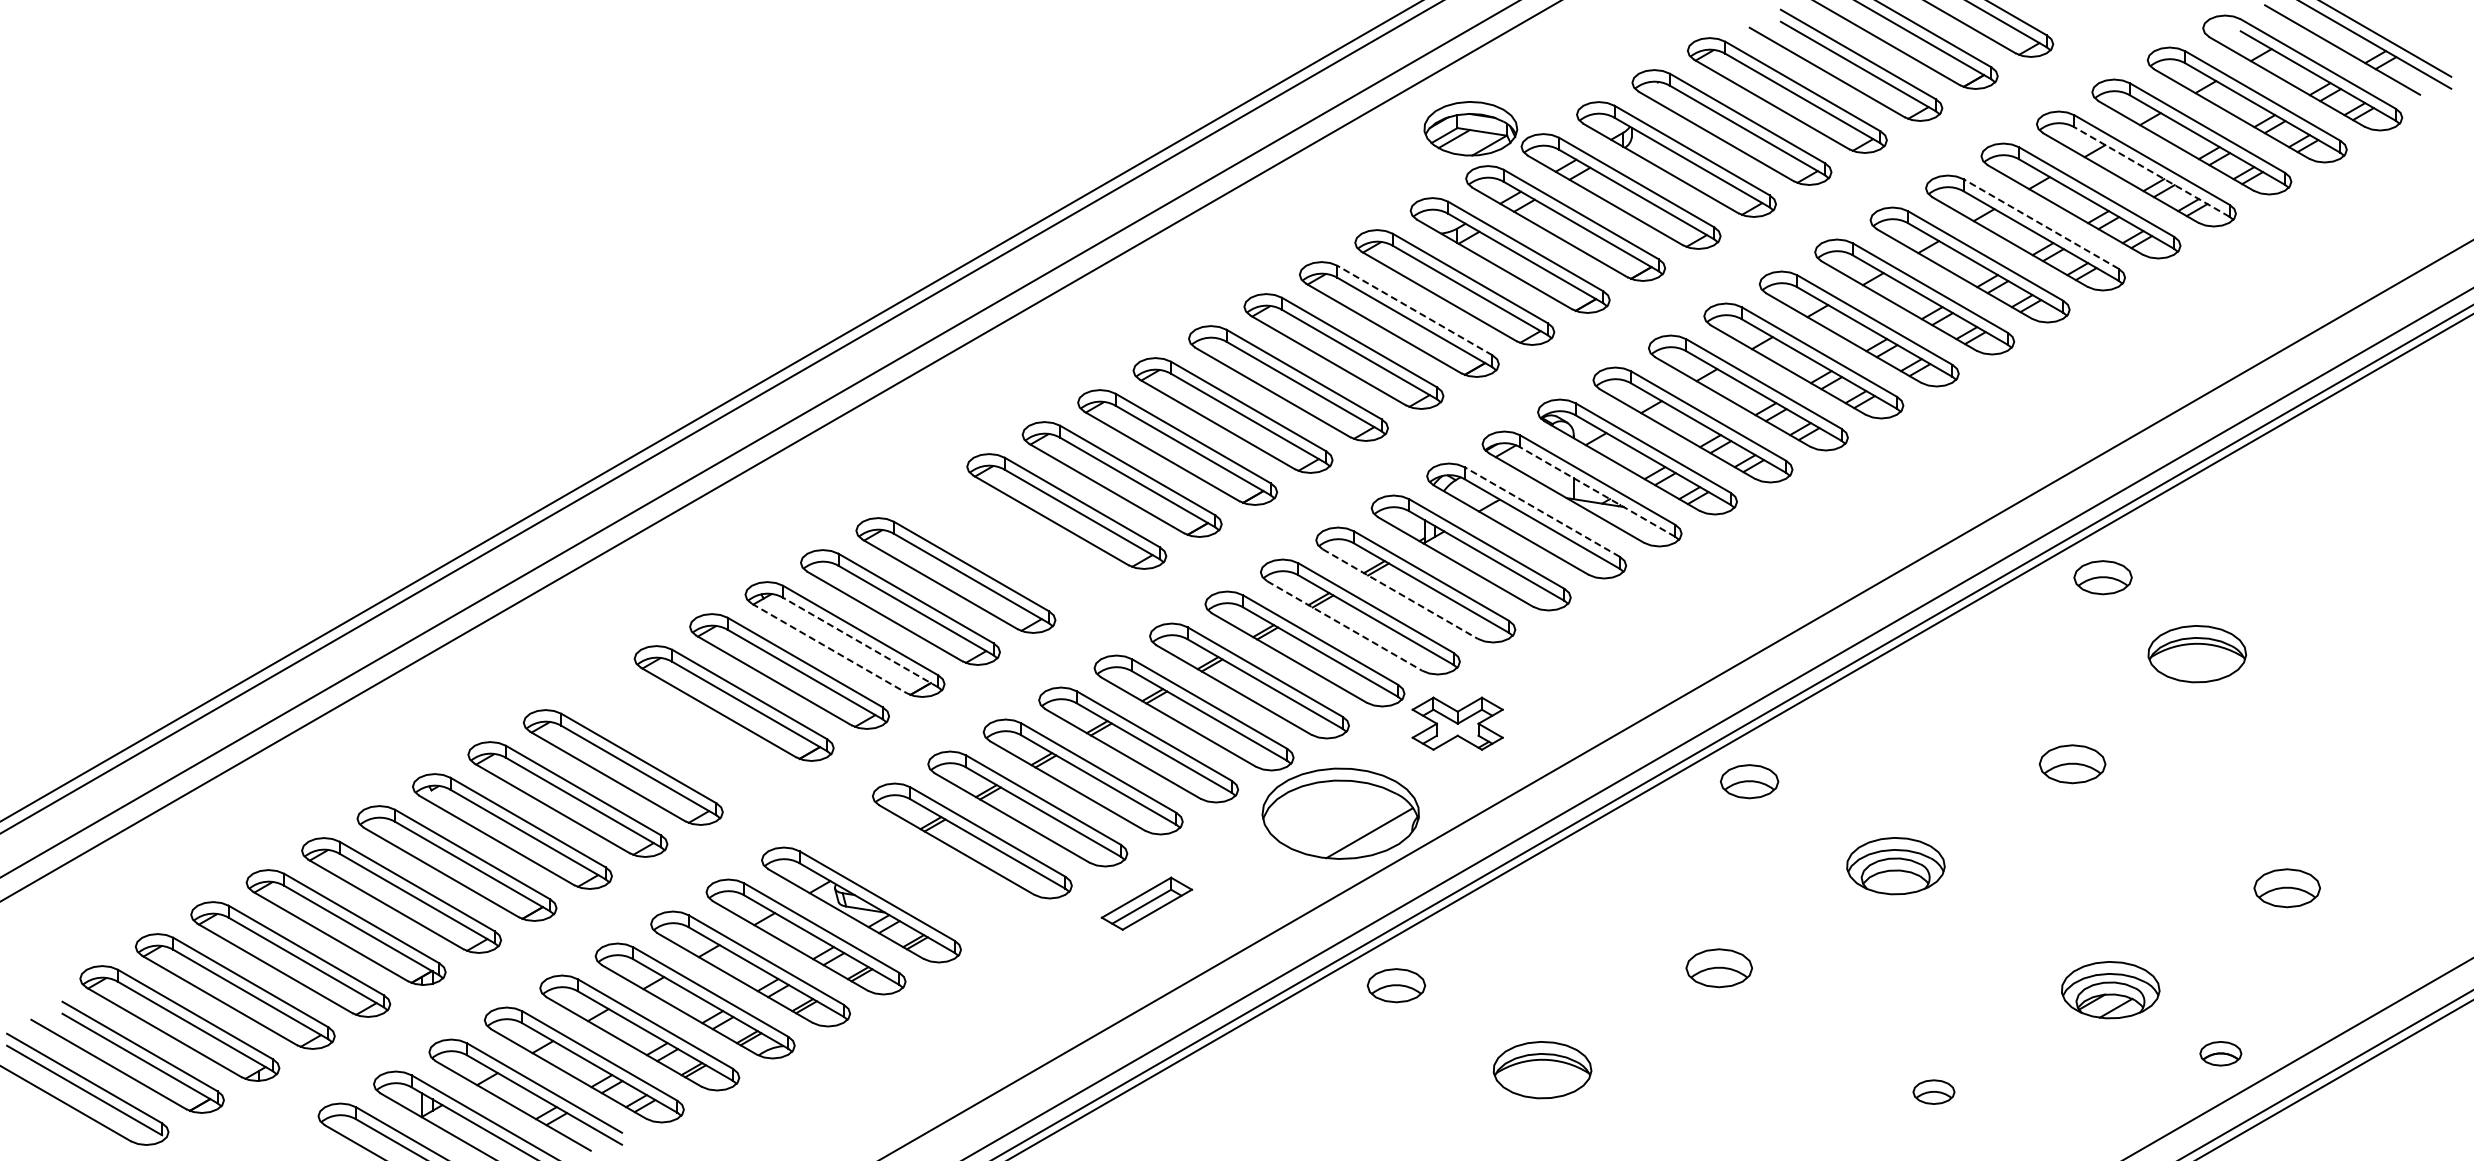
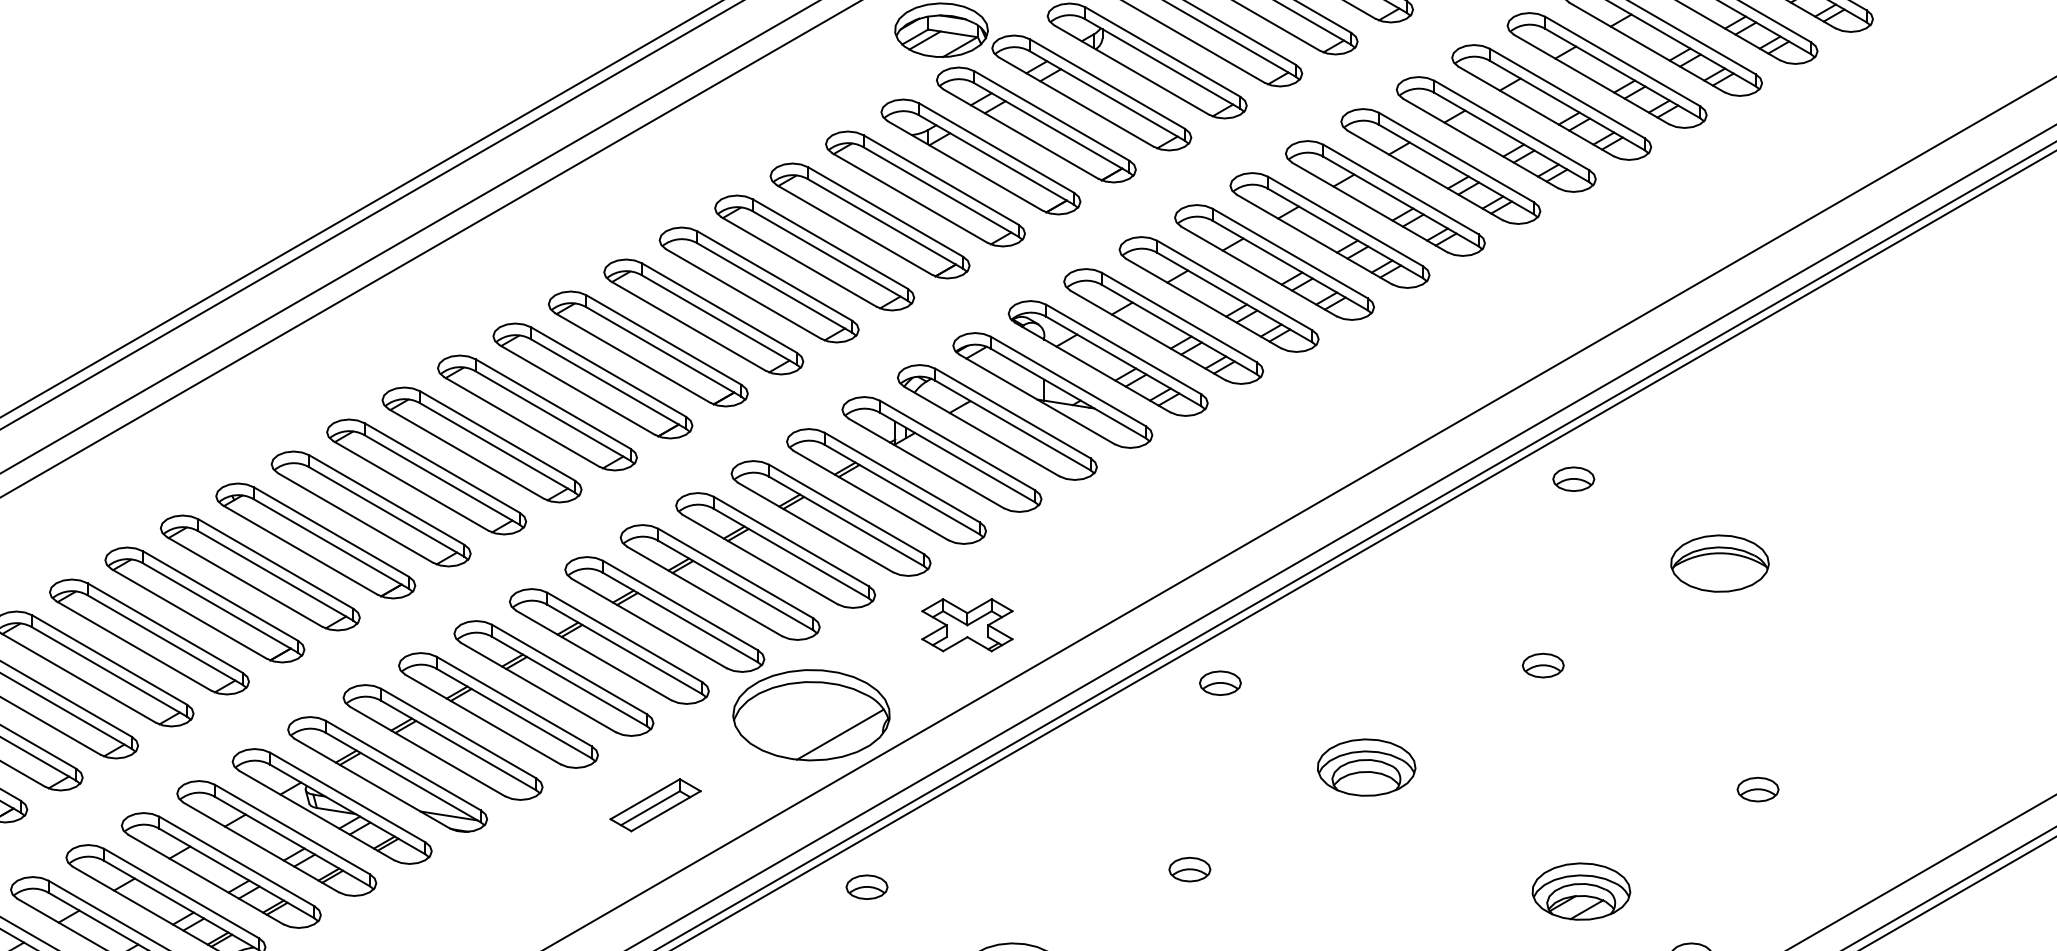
line: (2152, 172) -> (1623, 73), dashed -> solid
line: (2041, 224) -> (1512, 125), dashed -> solid
line: (1414, 310) -> (885, 211), dashed -> solid
line: (1597, 492) -> (1068, 393), dashed -> solid
line: (1542, 512) -> (1013, 413), dashed -> solid
part: (1011, 543) -> (482, 444), added
part: (2102, 577) -> (1573, 478), size x0.71
line: (1400, 594) -> (871, 495), dashed -> solid
line: (1344, 626) -> (815, 527), dashed -> solid
line: (860, 642) -> (331, 543), dashed -> solid
line: (829, 648) -> (300, 549), dashed -> solid
part: (2196, 654) -> (1719, 563), moved
part: (1457, 723) -> (967, 624), moved
part: (678, 735) -> (149, 636), added
part: (2072, 763) -> (1543, 664), size x0.62
part: (1749, 781) -> (1220, 682), size x0.71
part: (916, 872) -> (387, 773), added
part: (2287, 887) -> (1758, 788), size x0.62
part: (1146, 903) -> (655, 804), moved
part: (1718, 967) -> (1189, 868), size x0.62
part: (1395, 985) -> (866, 886), size x0.71

